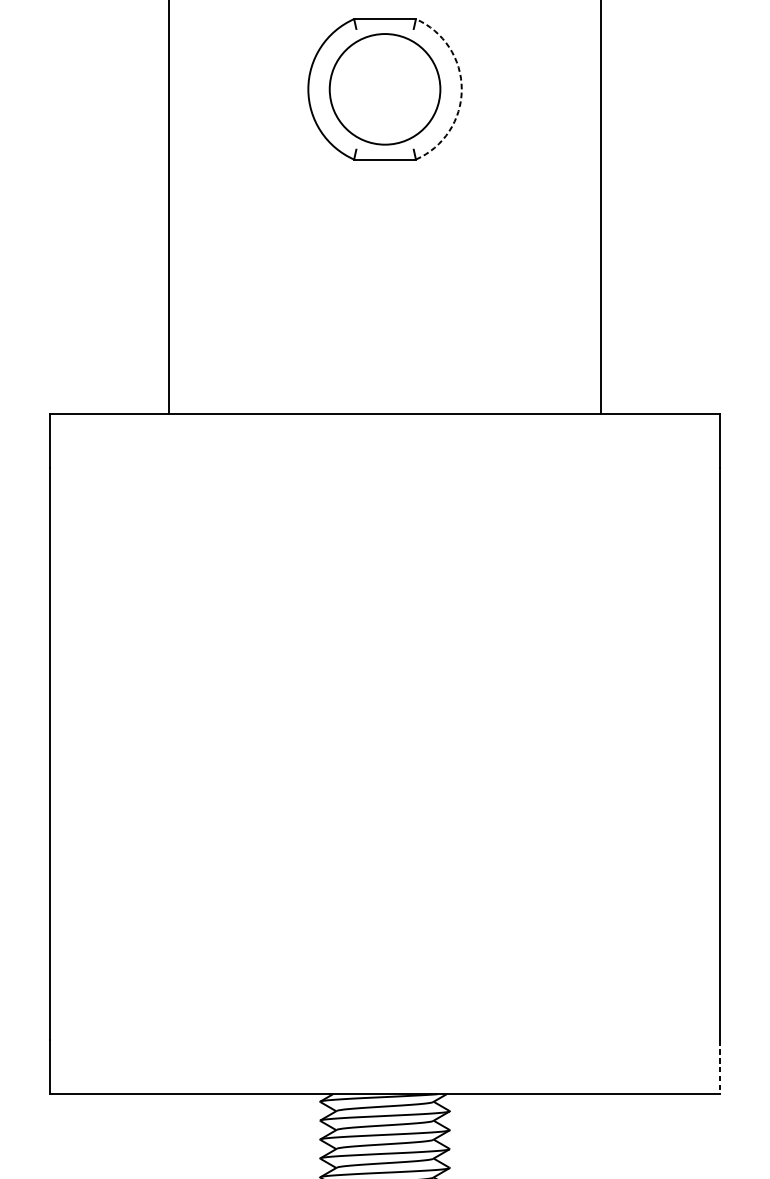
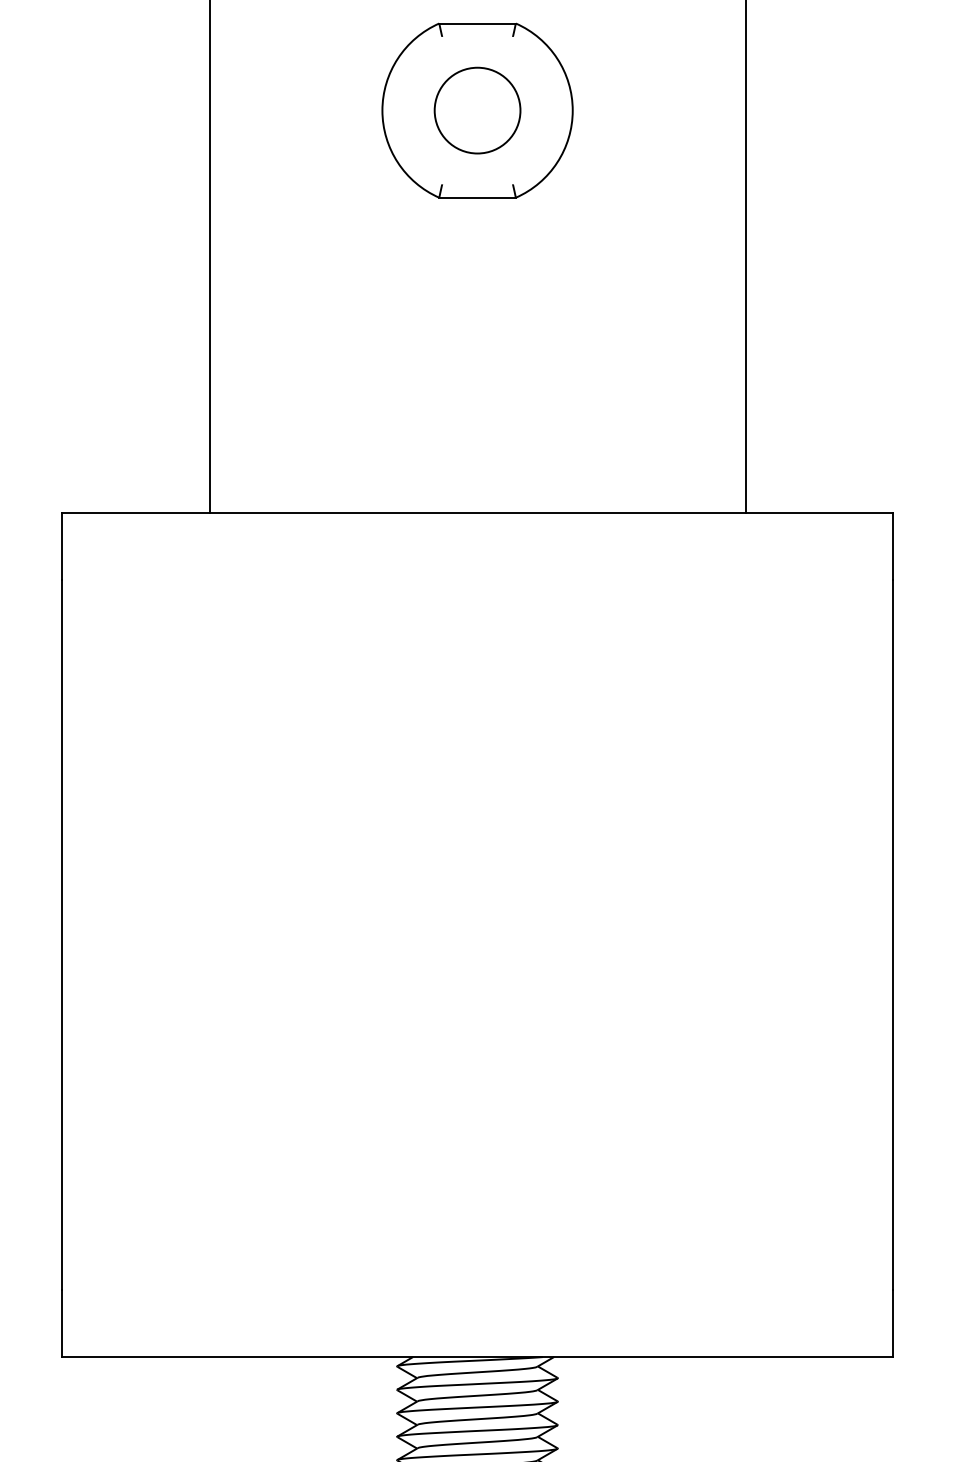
circle: (385, 89) -> (477, 110), size x0.62
arc: (461, 89) -> (572, 110), dashed -> solid
line: (719, 1067) -> (892, 1323), dashed -> solid

